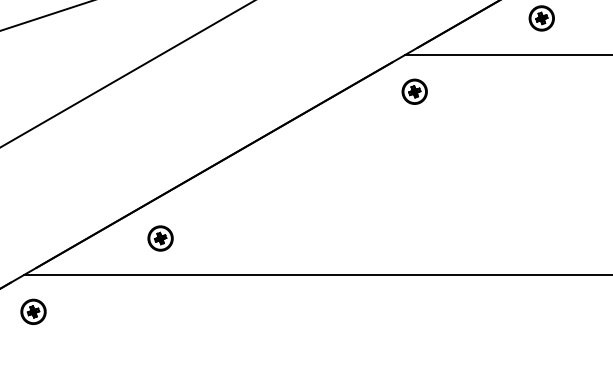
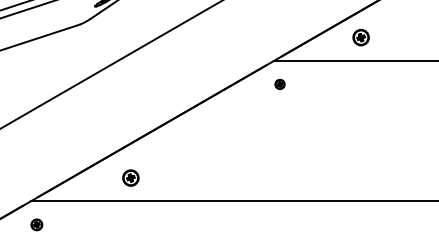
part: (413, 91) -> (279, 84), size x0.6
part: (159, 237) -> (130, 177), moved
part: (33, 311) -> (36, 224), size x0.7

